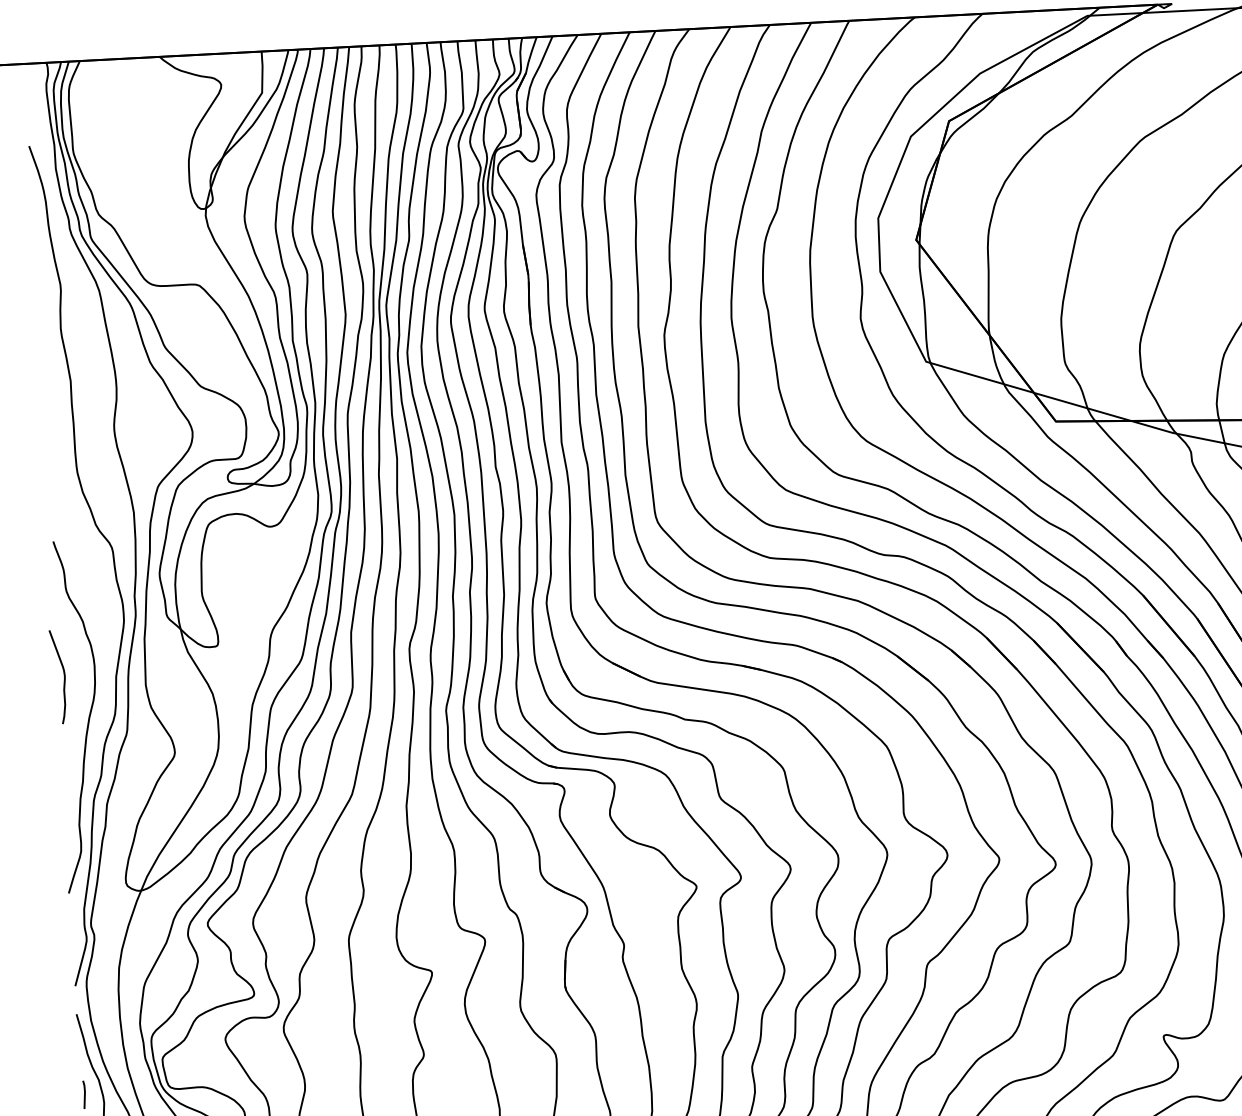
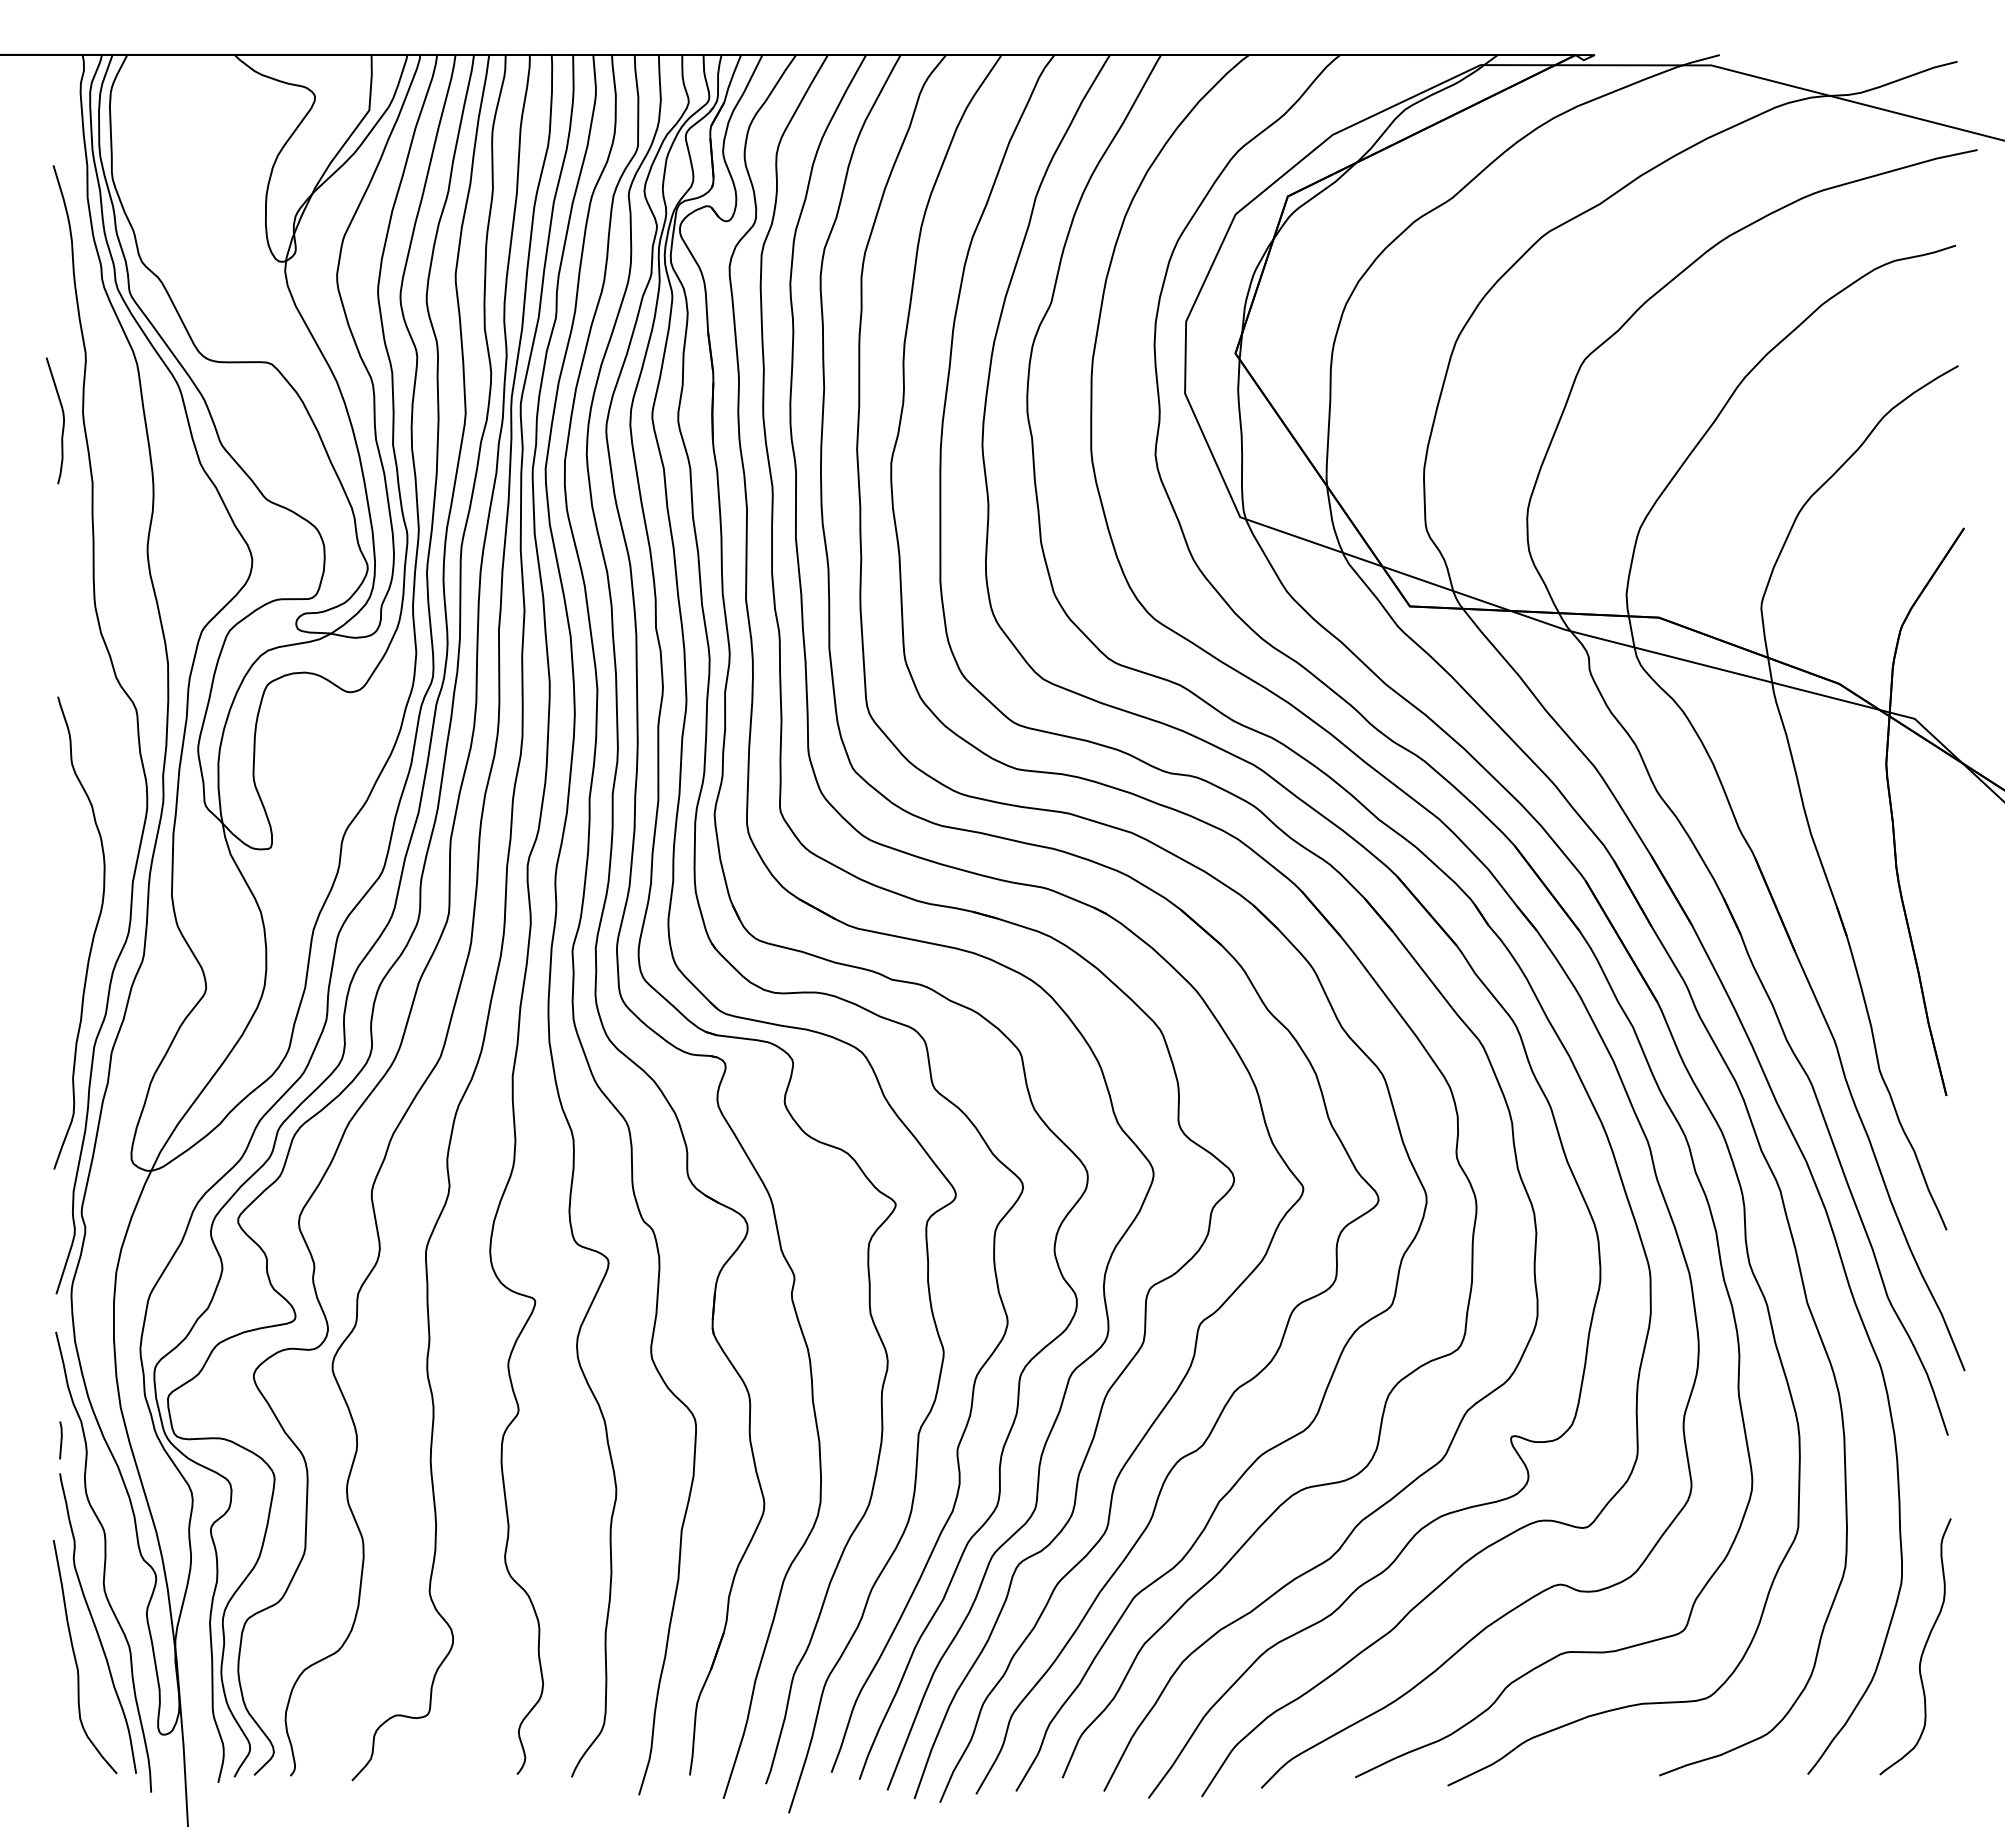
curve: (63, 673) -> (62, 416), moved

